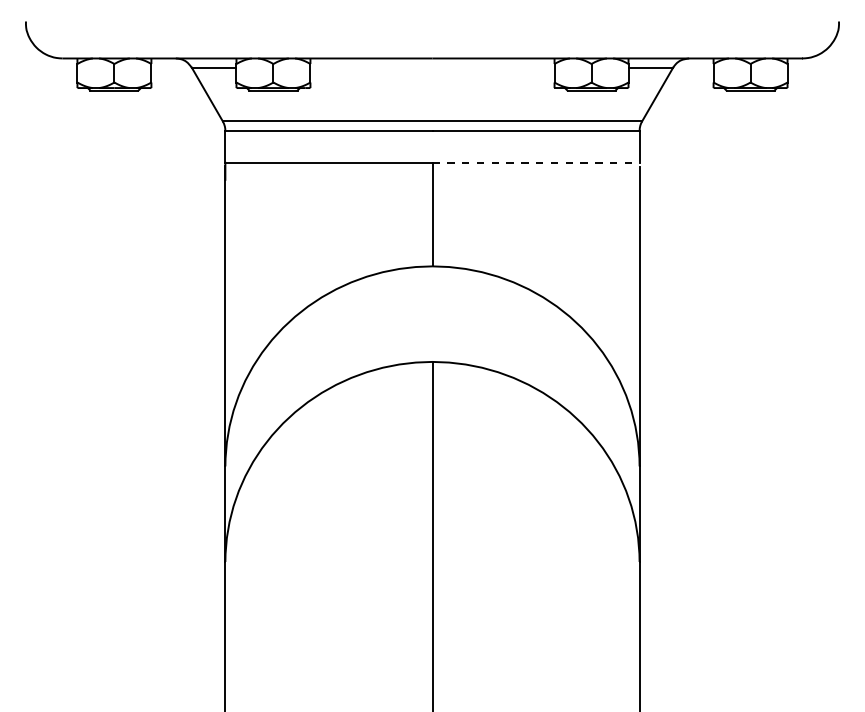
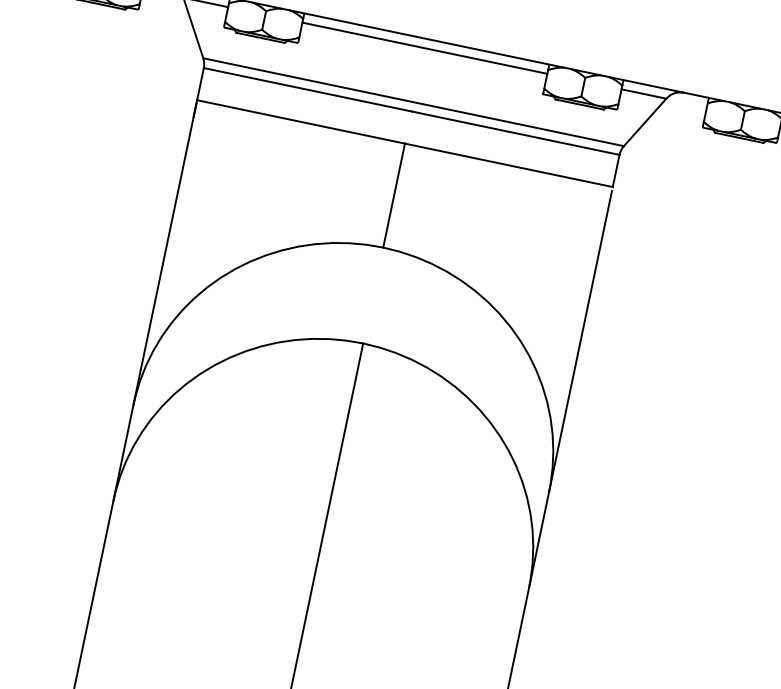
line: (432, 67) -> (424, 48), added
line: (536, 162) -> (509, 165), dashed -> solid

